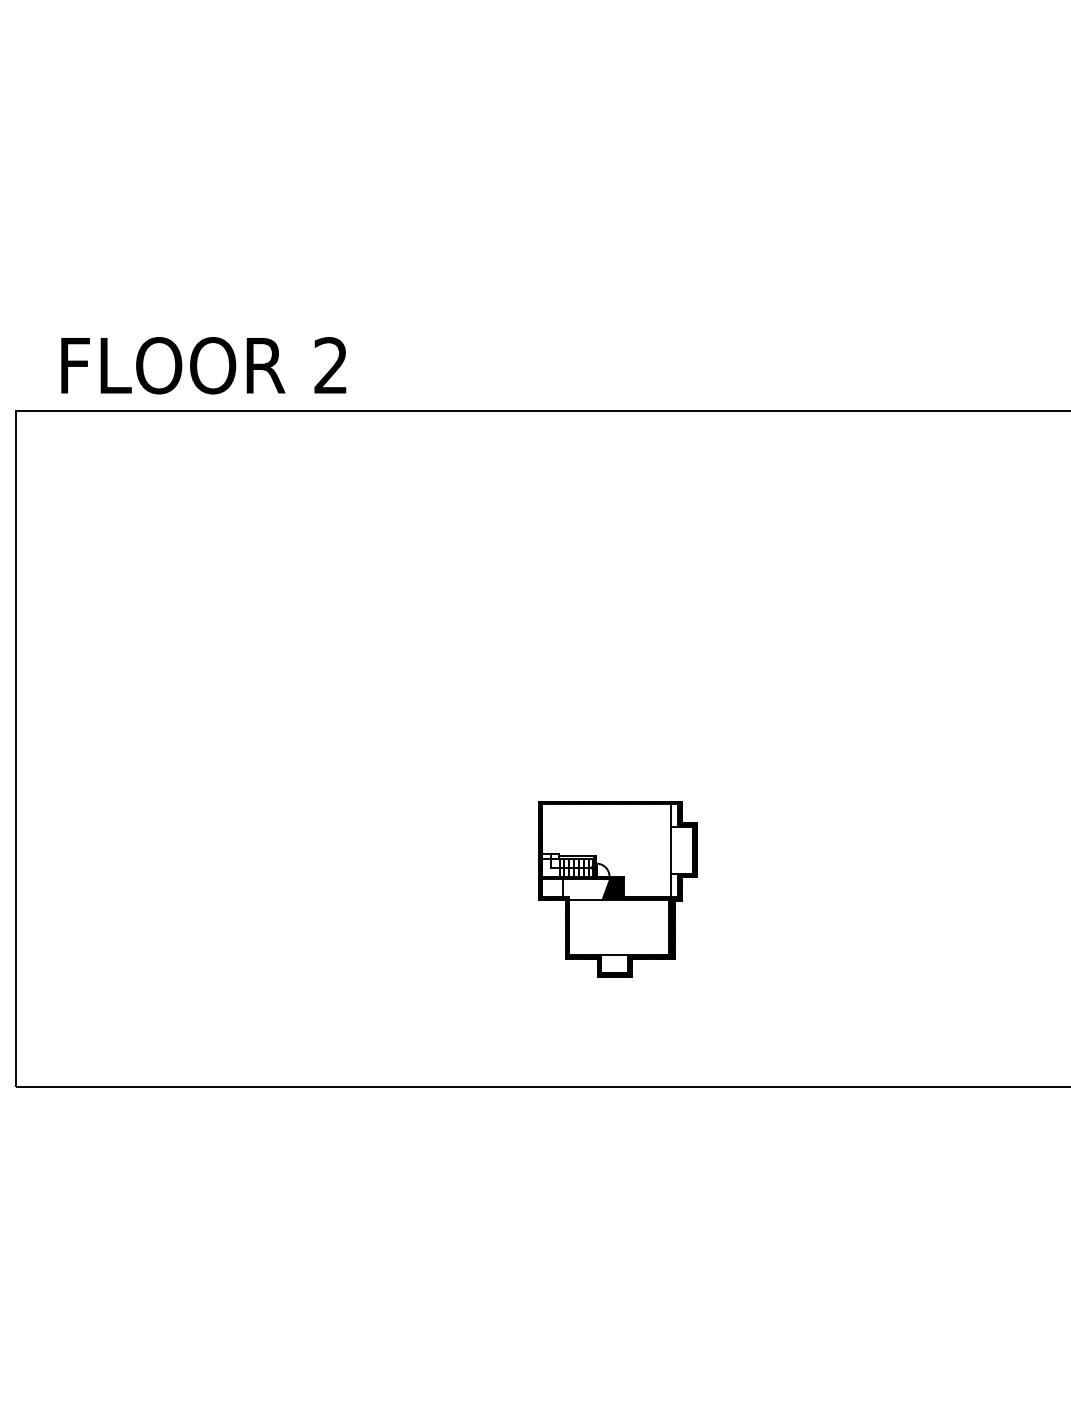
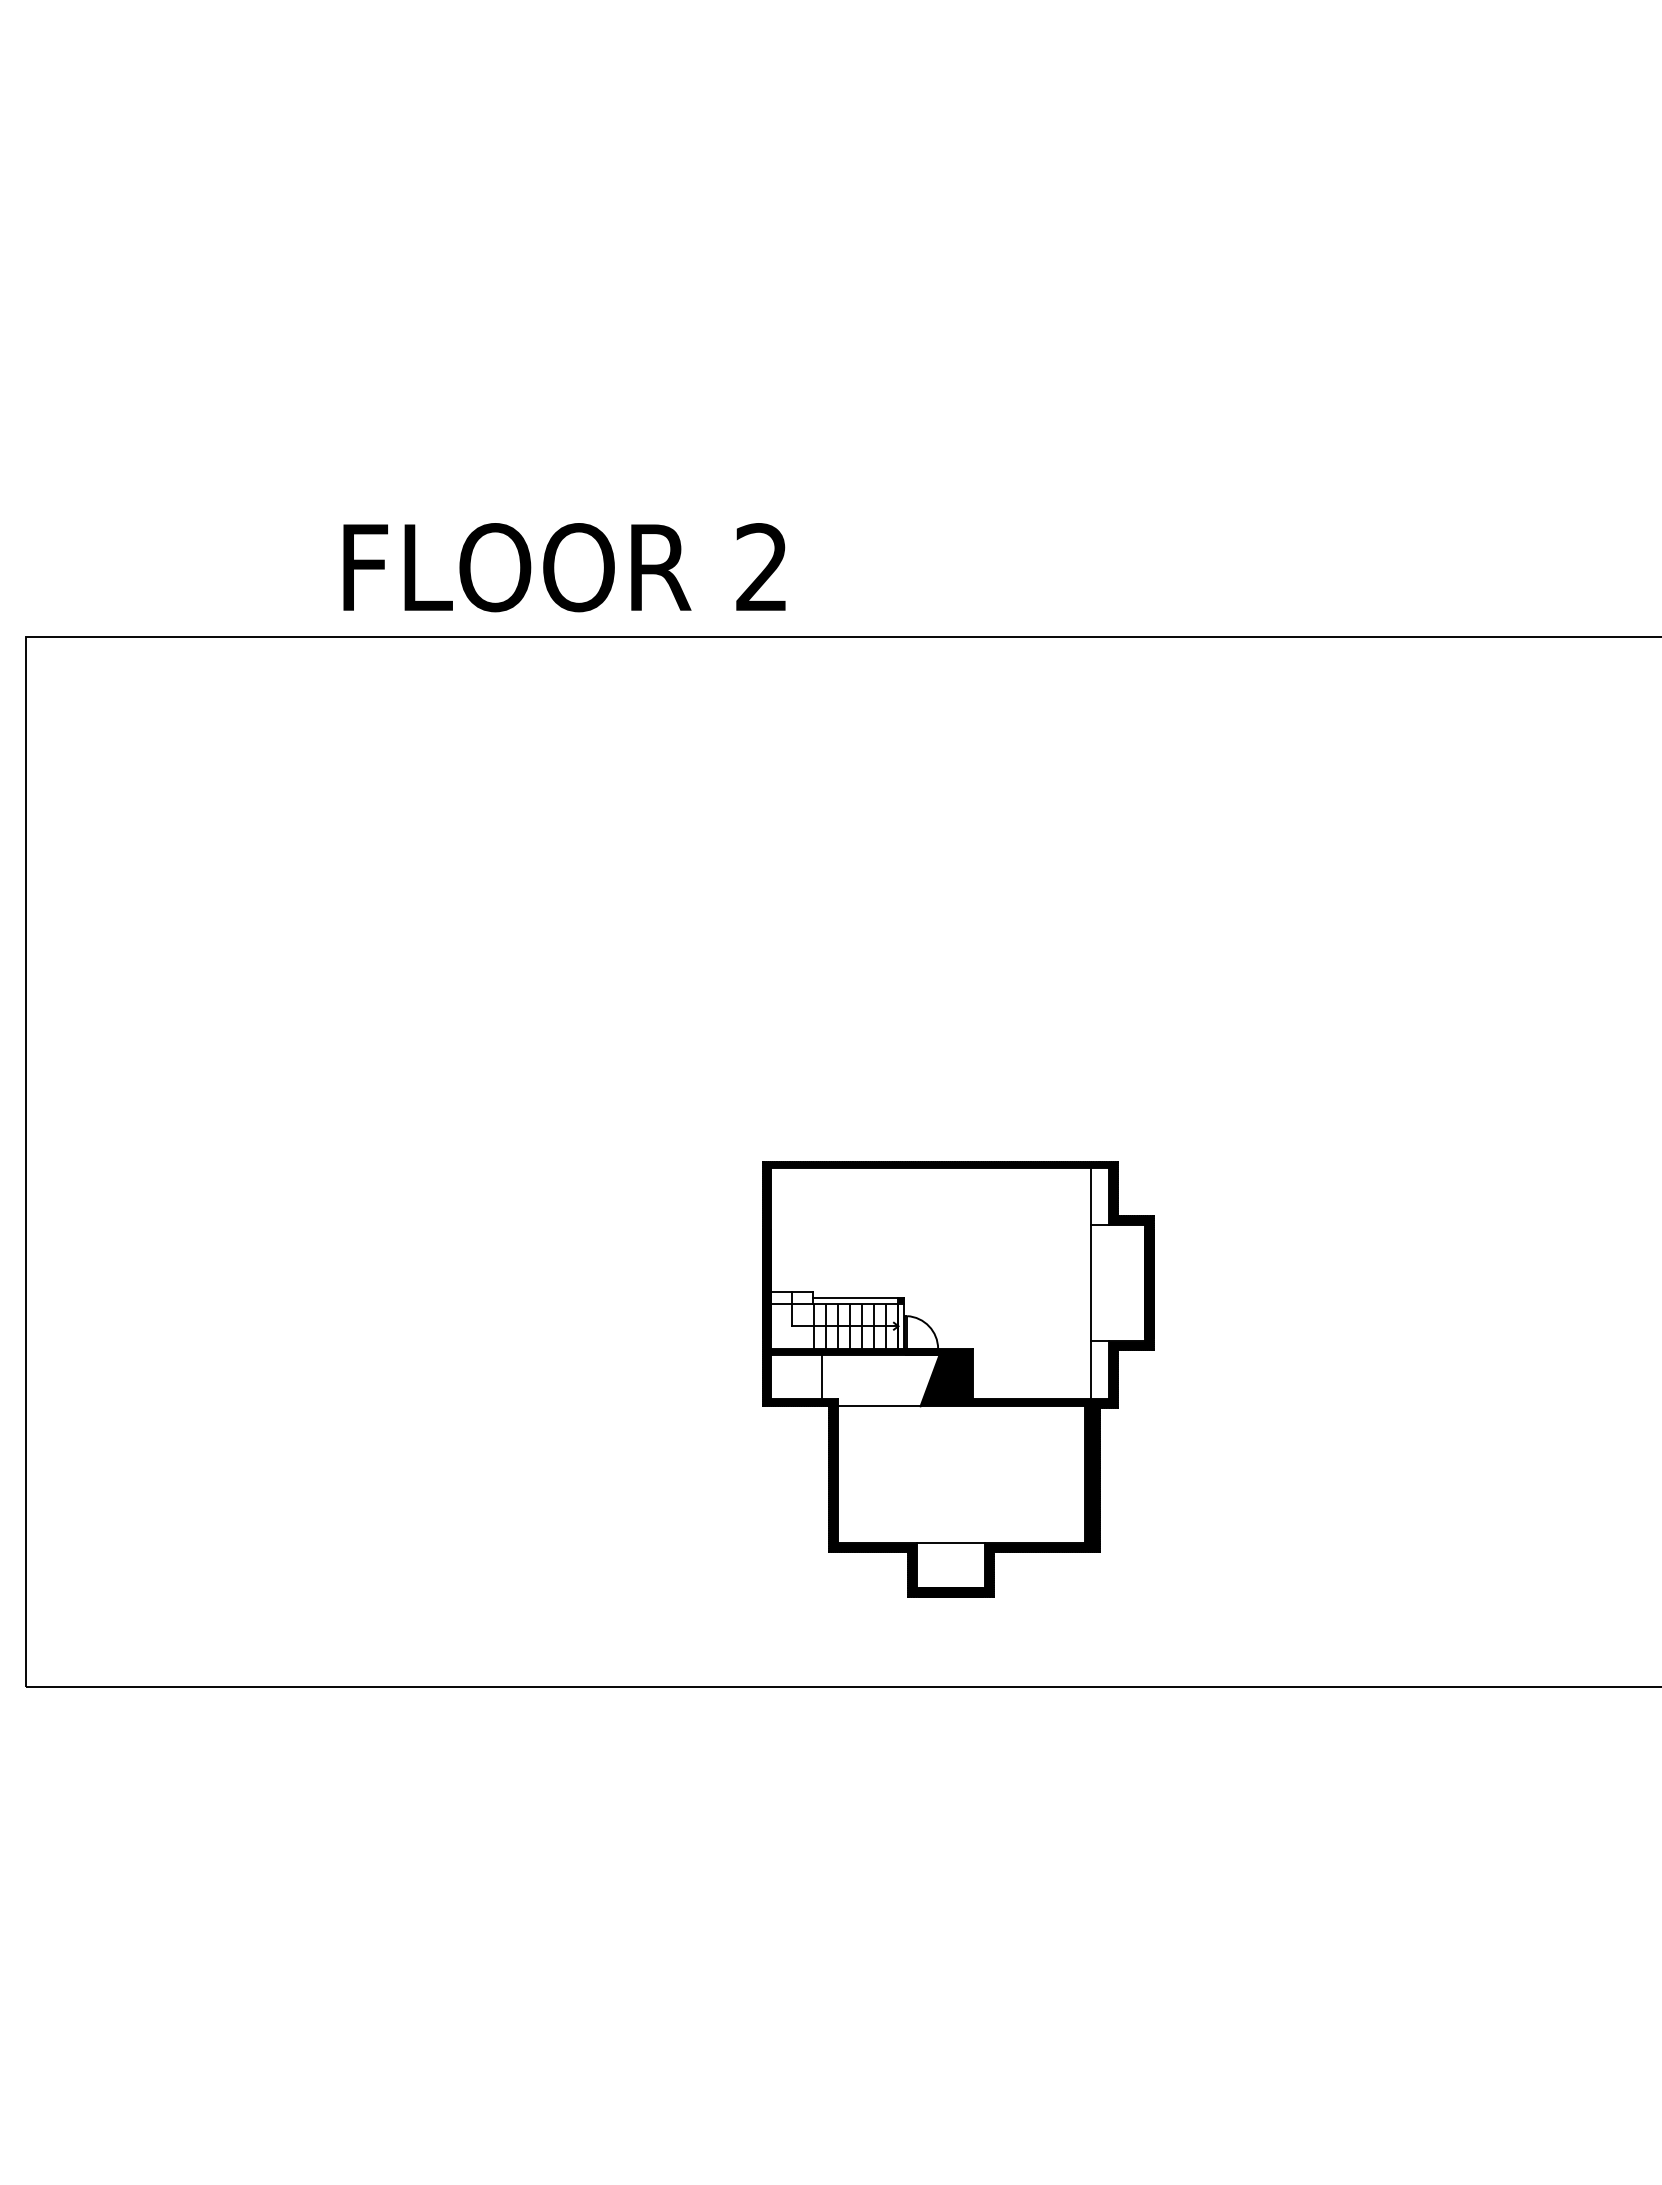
text: (203, 365) -> (564, 567), moved
part: (617, 889) -> (958, 1380), size x1.6

